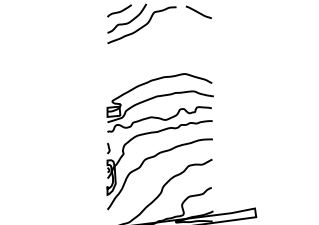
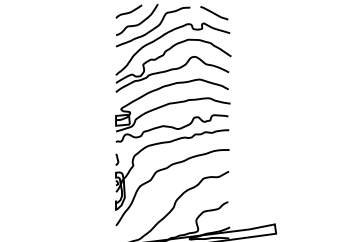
part: (157, 47) -> (169, 50), added

